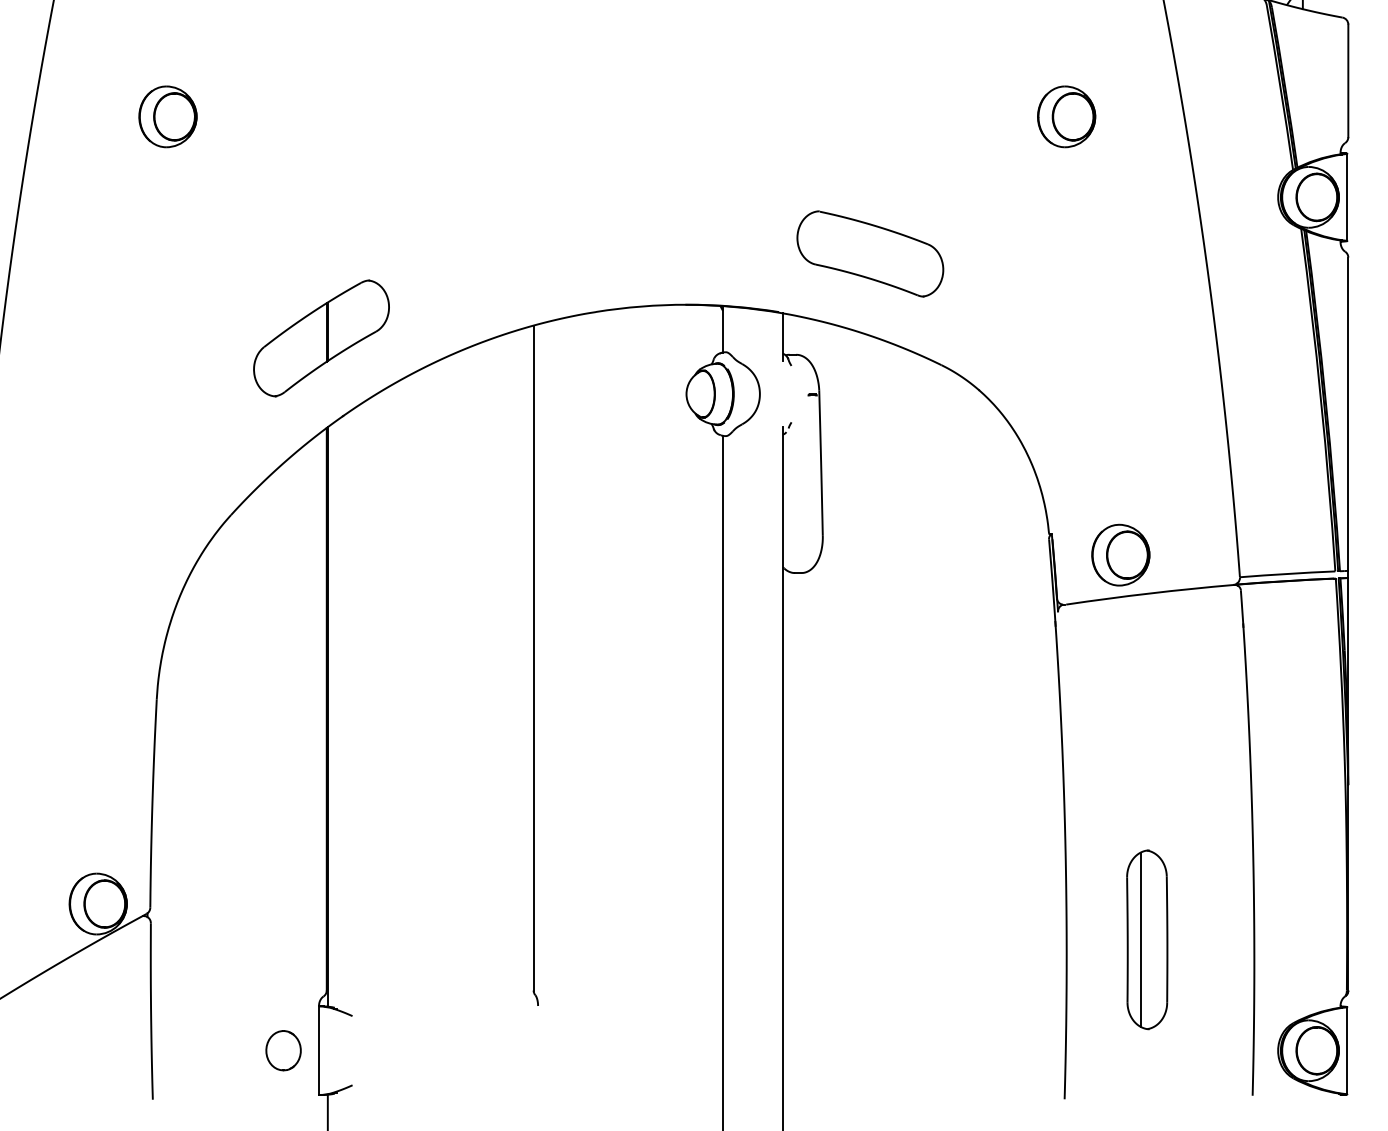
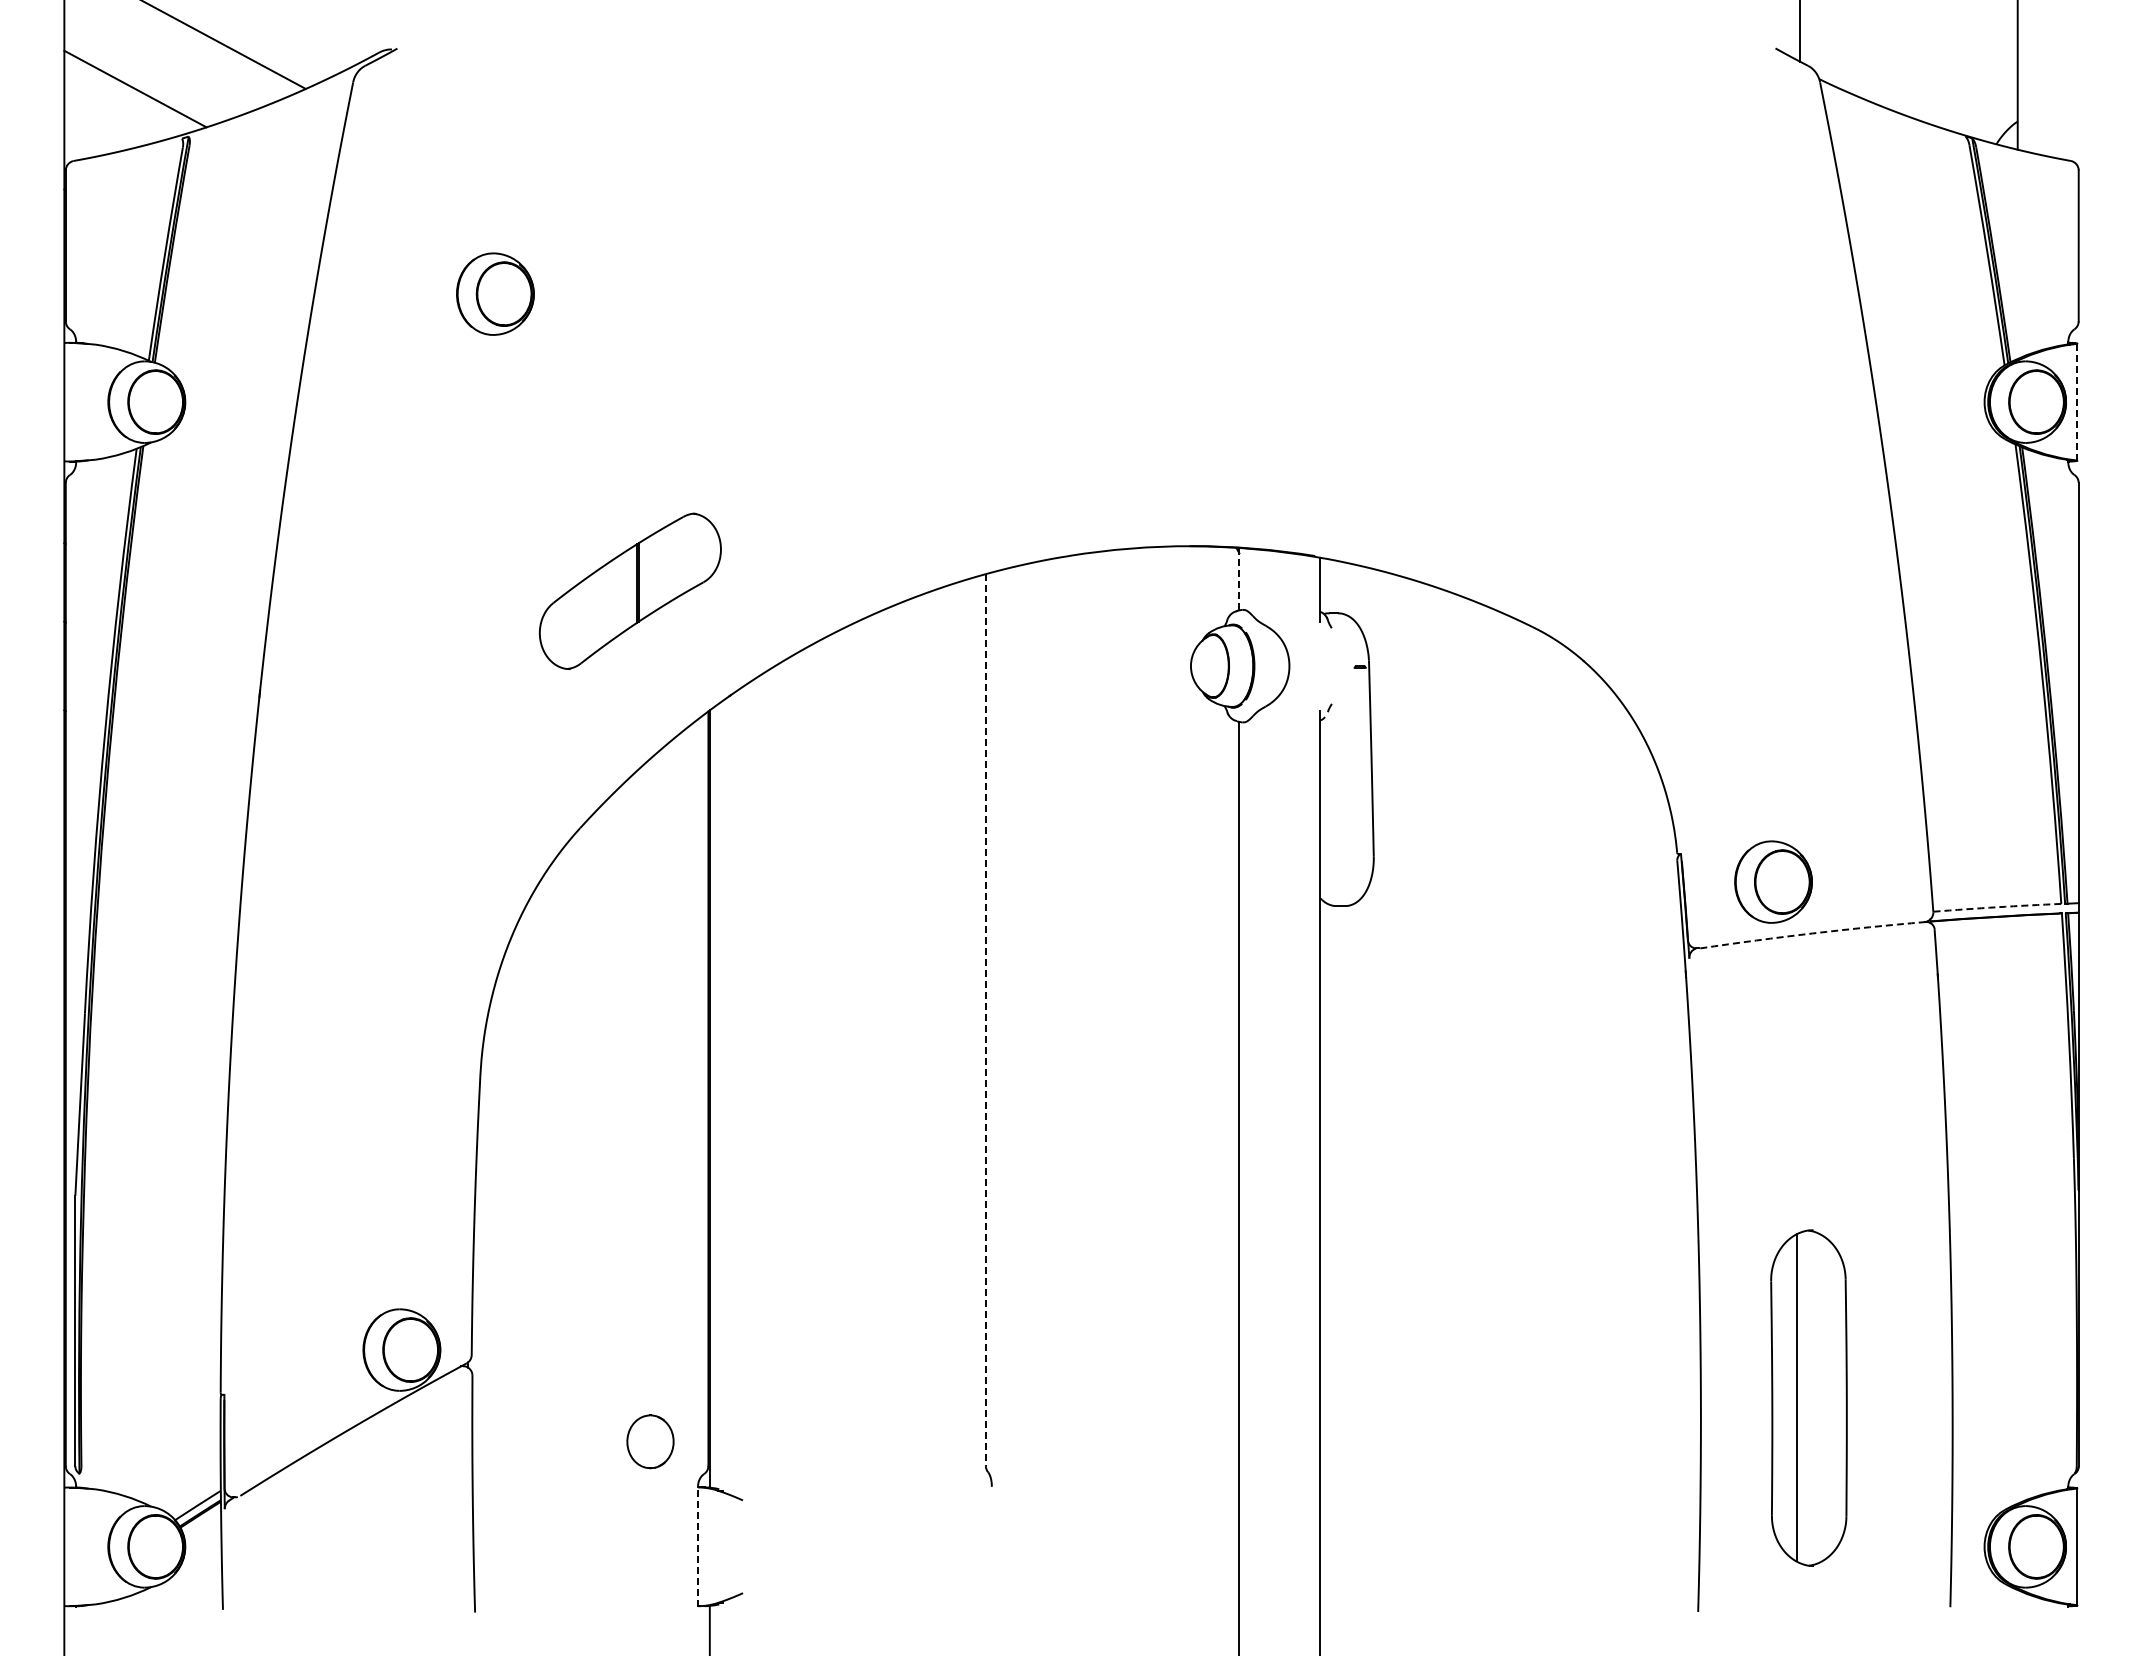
part: (1066, 116) -> (1700, 293), removed
line: (1347, 197) -> (2077, 402), solid -> dashed
part: (870, 254) -> (1437, 478), removed
line: (722, 329) -> (1239, 579), solid -> dashed
part: (320, 337) -> (629, 590), moved
arc: (1287, 574) -> (1997, 907), solid -> dashed
arc: (1149, 593) -> (1812, 933), solid -> dashed
line: (533, 658) -> (985, 1020), solid -> dashed
part: (1146, 939) -> (1808, 1397), size x1.4
part: (283, 1050) -> (650, 1441), moved
line: (319, 1050) -> (698, 1546), solid -> dashed

